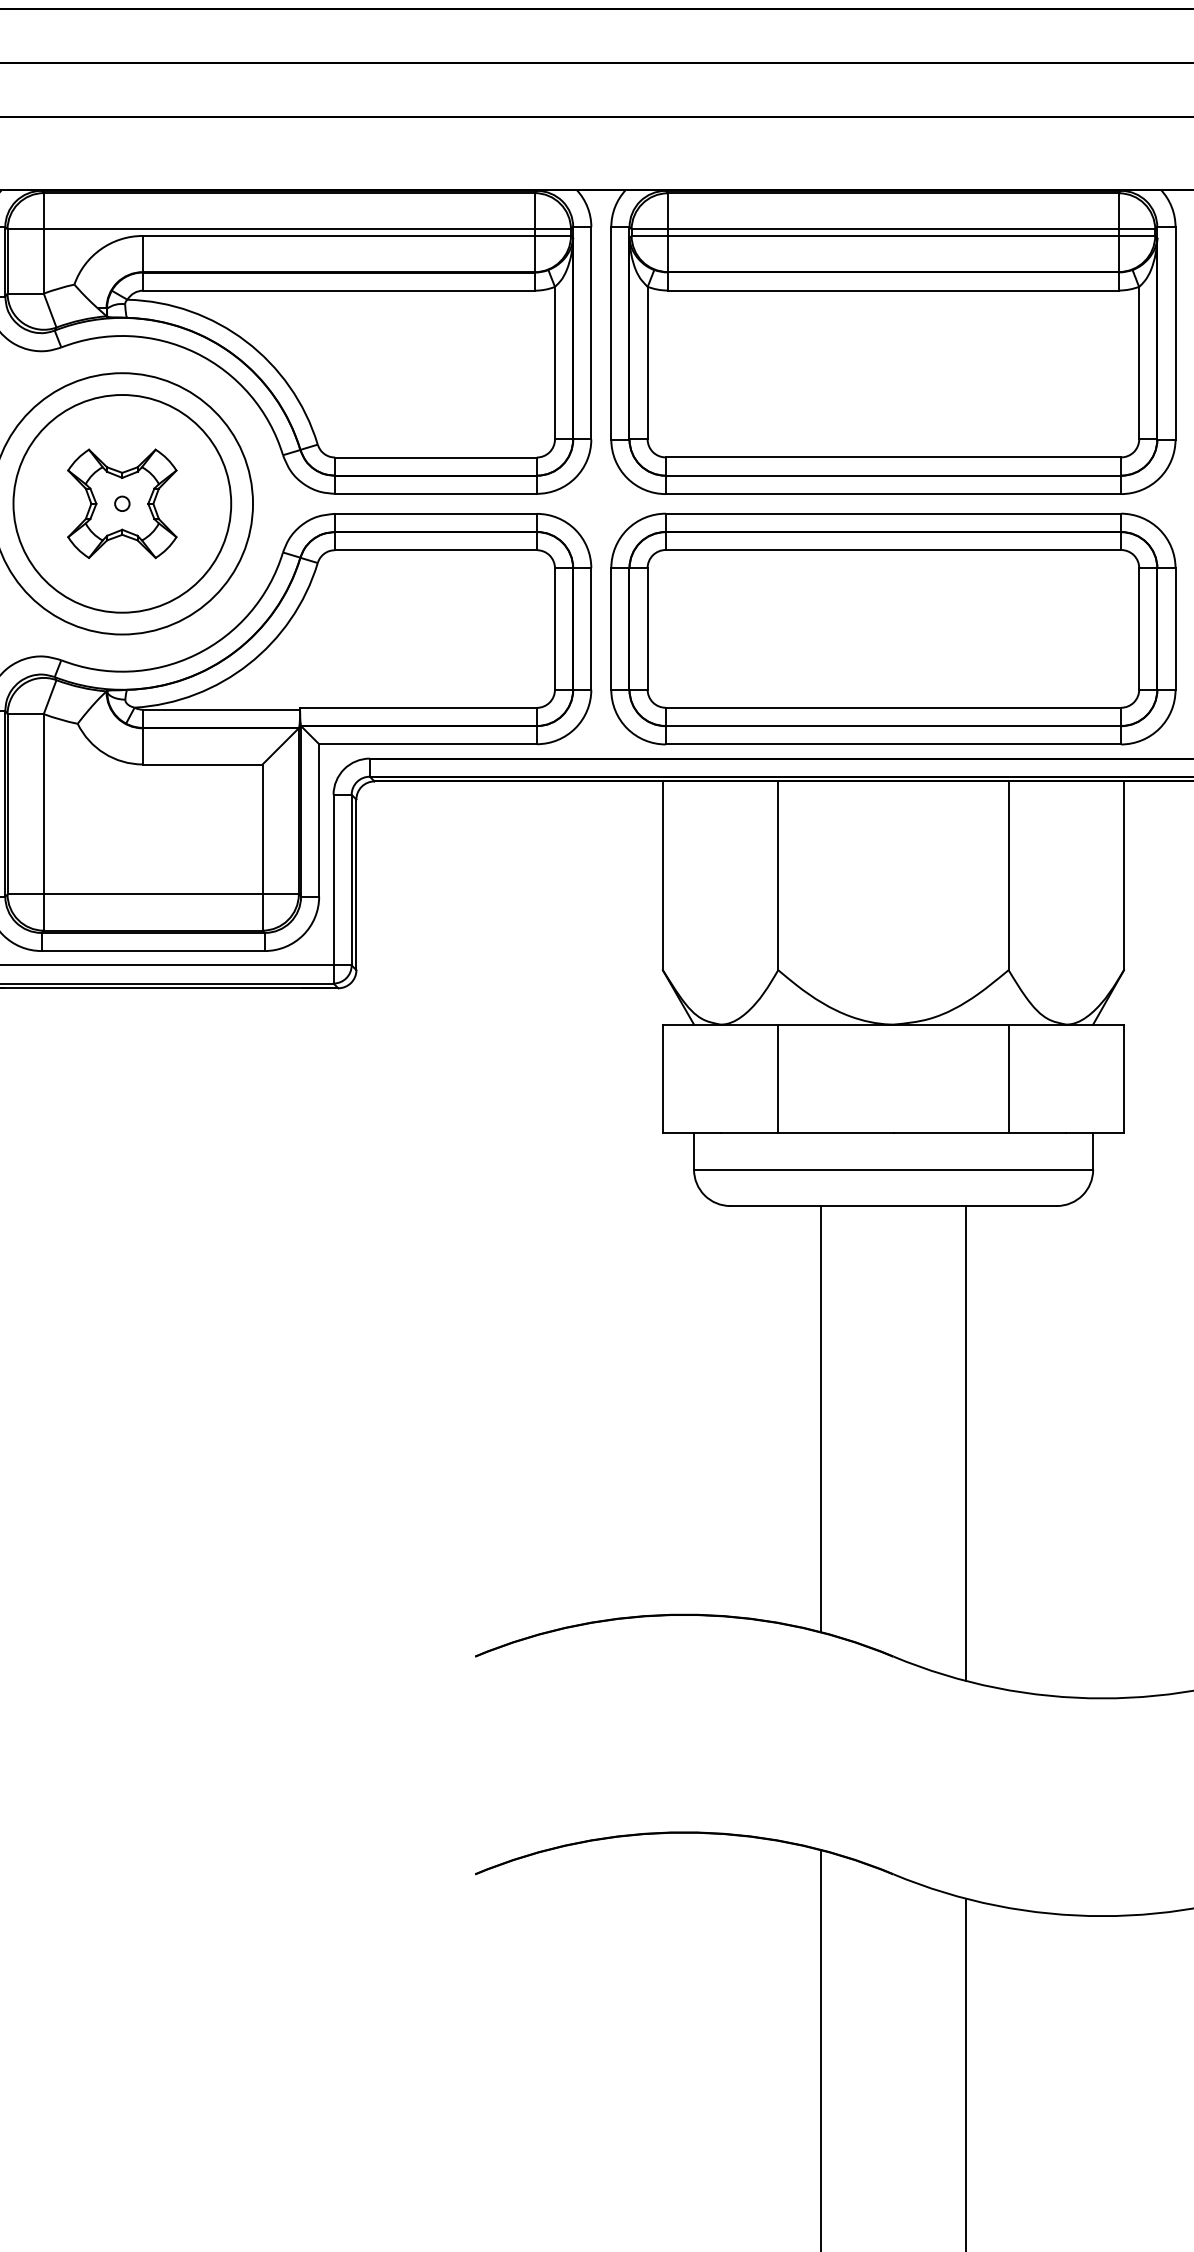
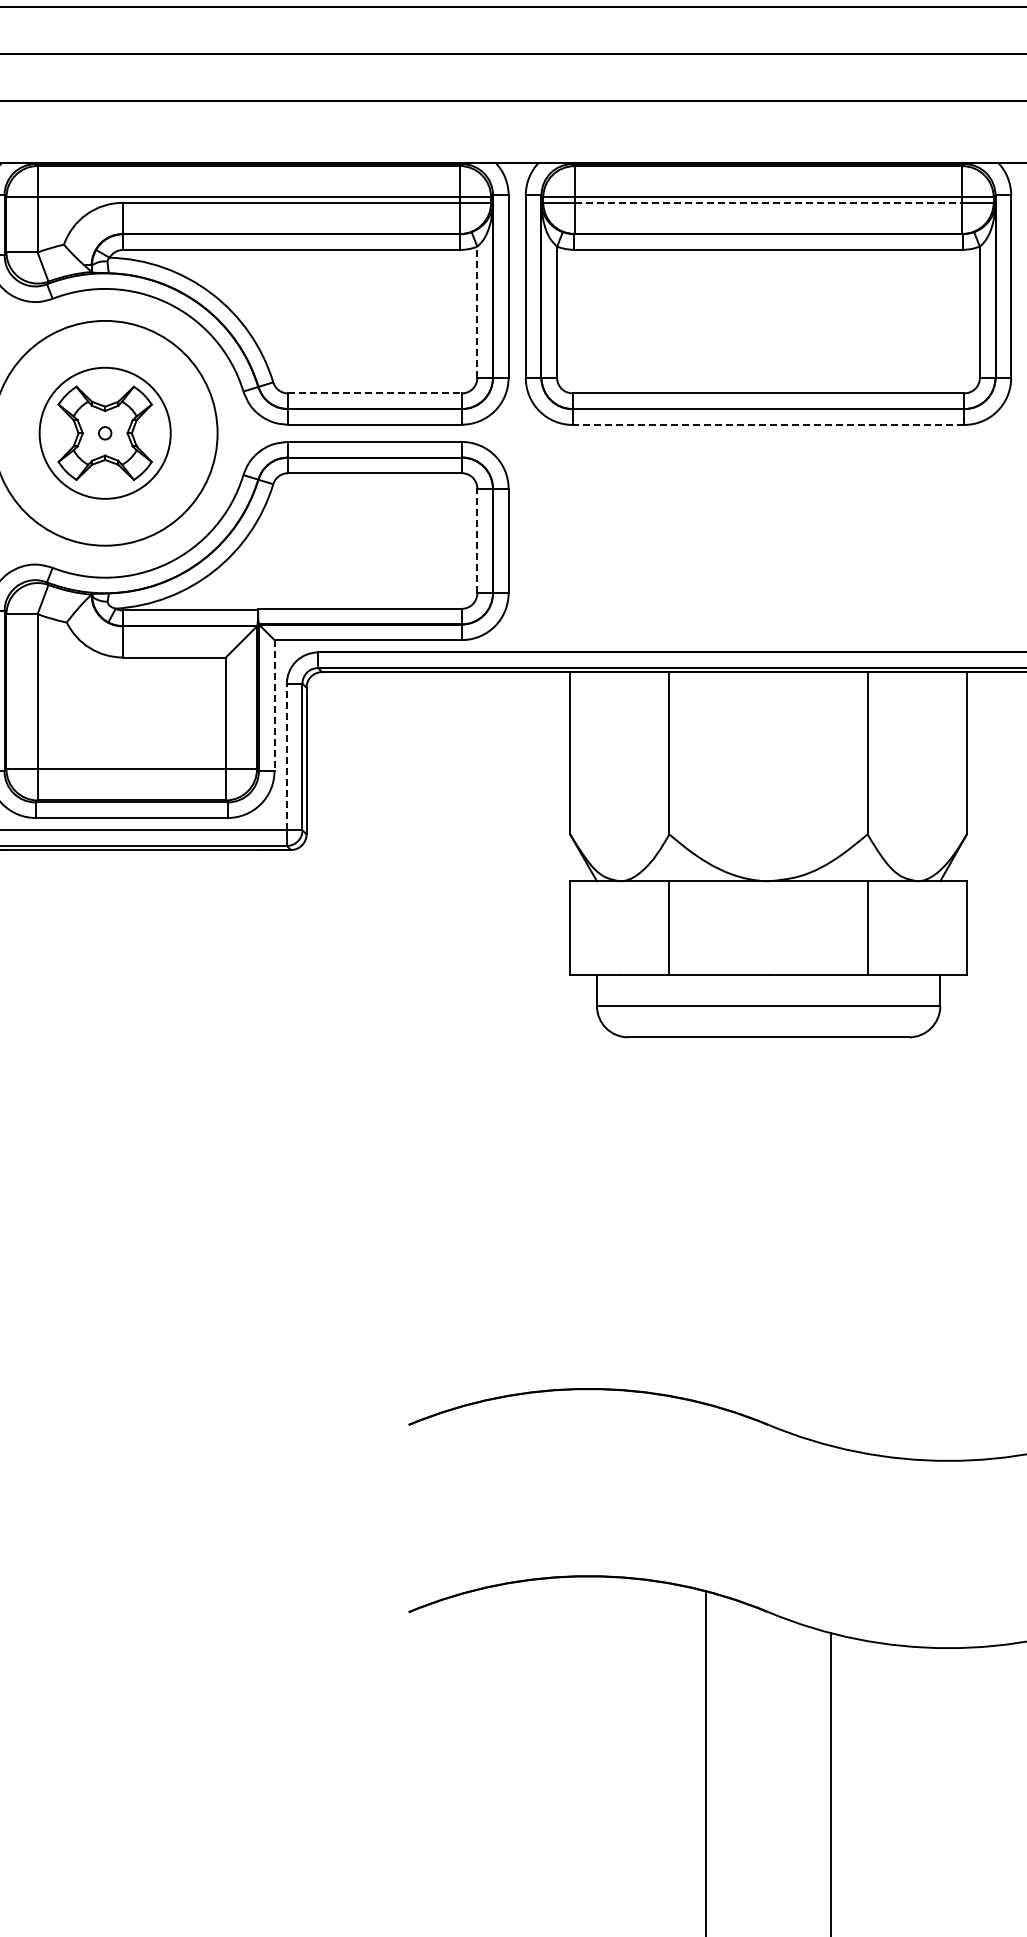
line: (893, 236) -> (768, 203), solid -> dashed
line: (555, 363) -> (477, 312), solid -> dashed
line: (436, 457) -> (375, 393), solid -> dashed
line: (893, 493) -> (768, 424), solid -> dashed
circle: (121, 502) -> (104, 432), size x0.7
line: (555, 628) -> (477, 540), solid -> dashed
part: (893, 628) -> (768, 540), removed
line: (319, 820) -> (274, 705), solid -> dashed
line: (333, 879) -> (286, 756), solid -> dashed
line: (821, 1418) -> (706, 1220), removed
line: (966, 1443) -> (831, 1241), removed

